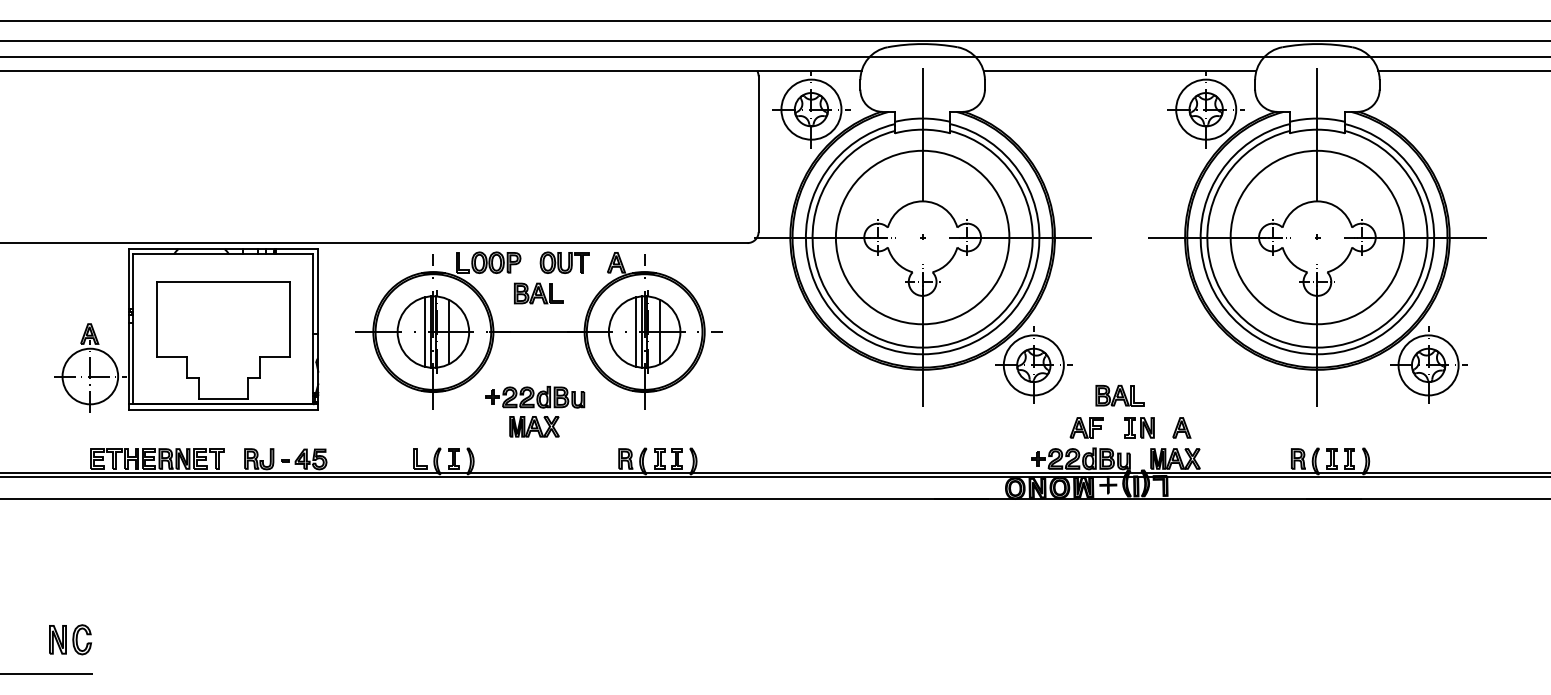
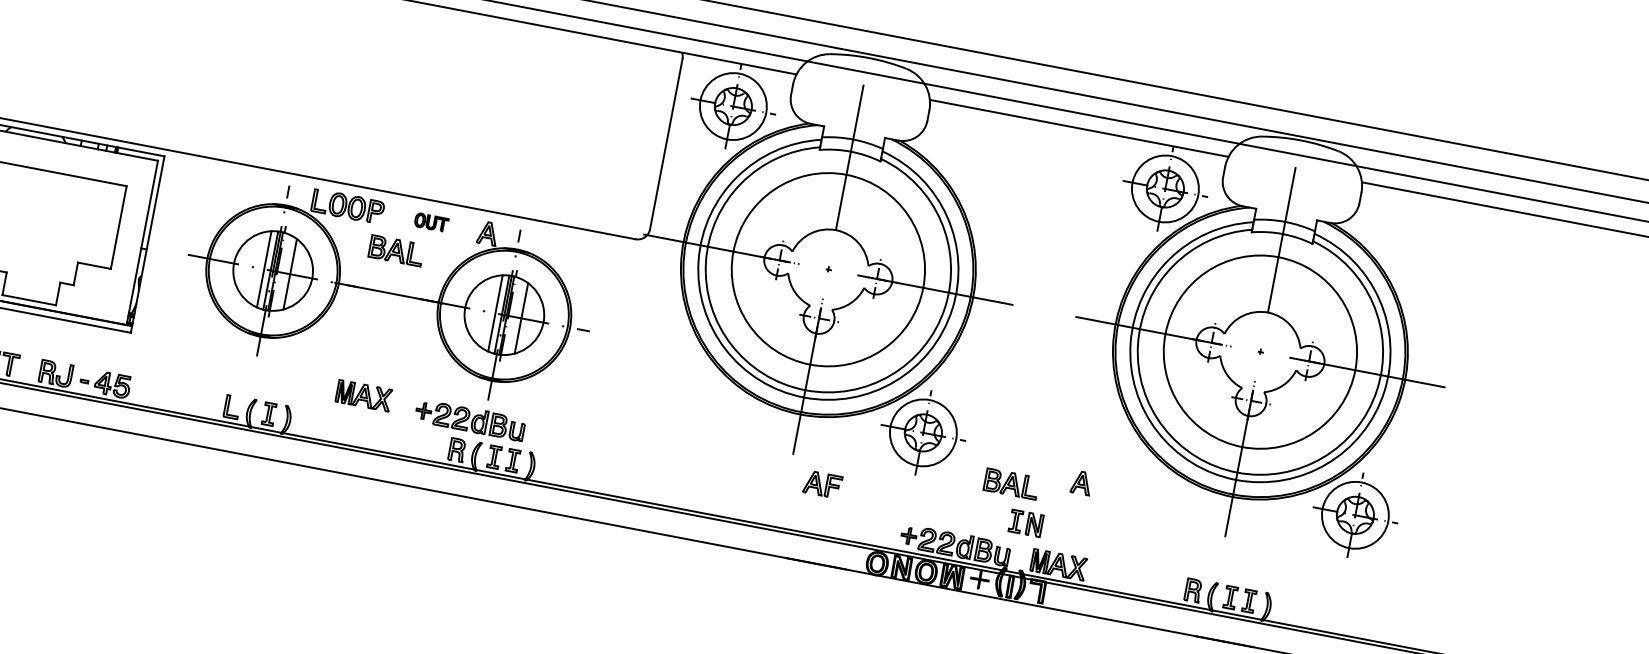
part: (564, 262) -> (431, 222), size x0.6
part: (535, 396) -> (470, 419), moved
part: (1086, 427) -> (822, 484), moved
part: (1181, 427) -> (1081, 482), moved

